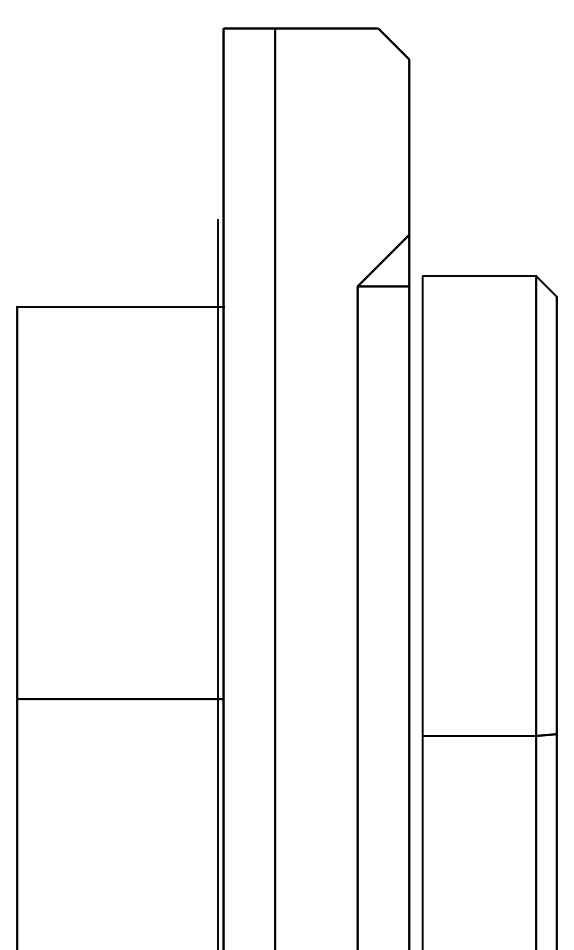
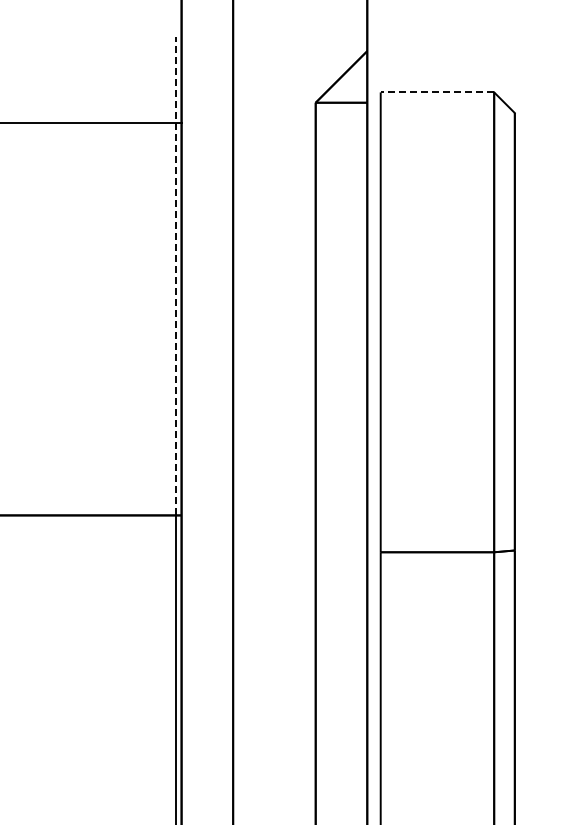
line: (479, 276) -> (437, 92), solid -> dashed
line: (218, 459) -> (176, 275), solid -> dashed

